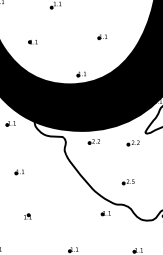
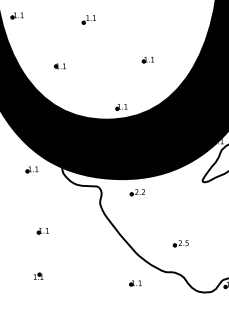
part: (132, 143) -> (186, 194), removed
part: (105, 213) -> (135, 283), moved
part: (27, 215) -> (38, 275), moved

